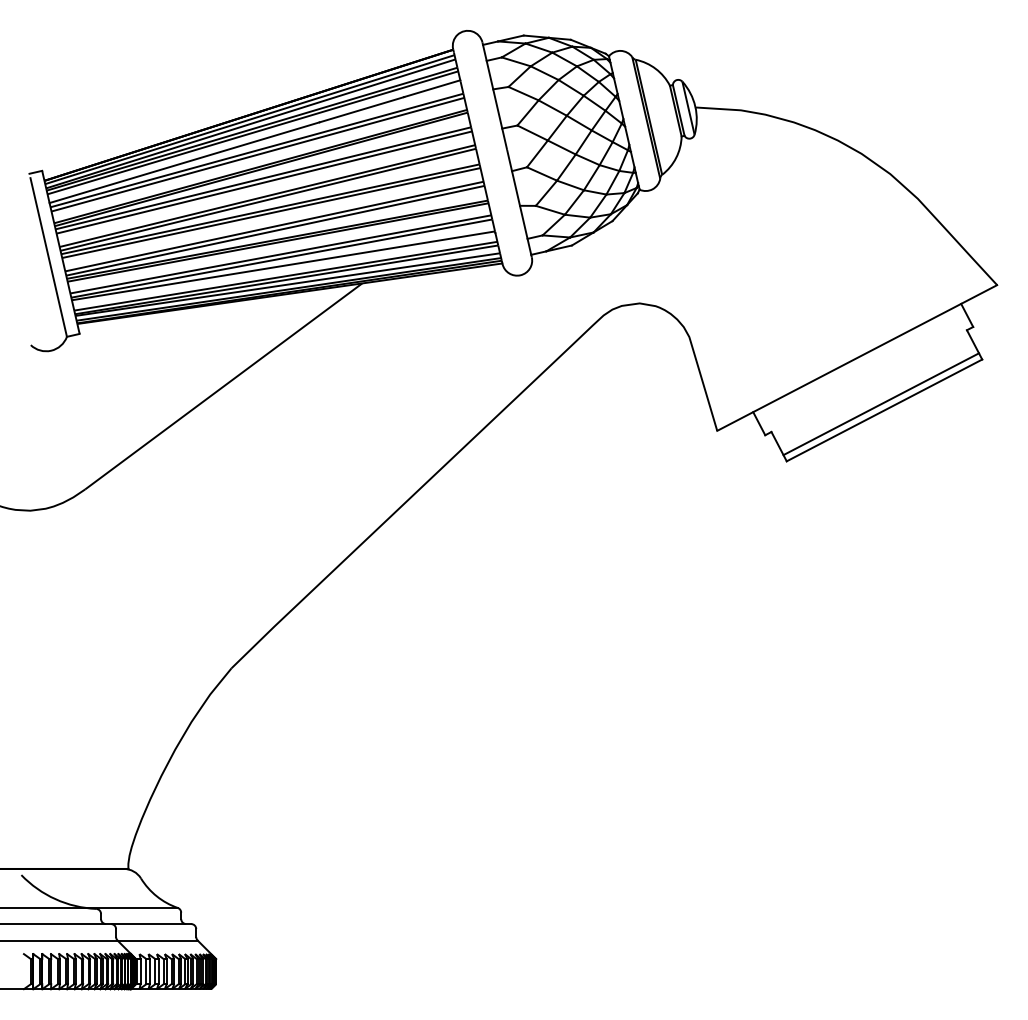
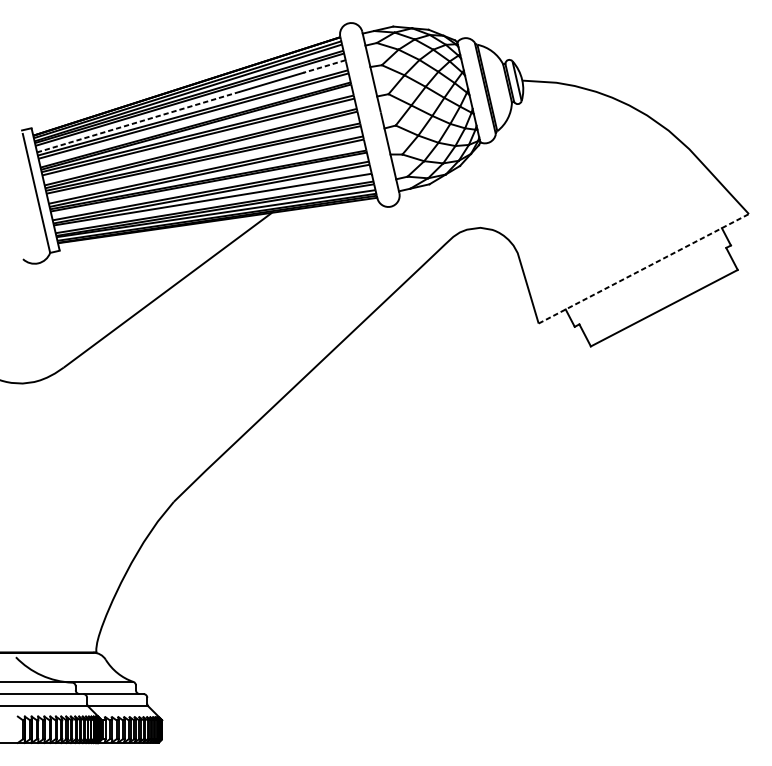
line: (431, 88) -> (324, 66), solid -> dashed
line: (184, 162) -> (138, 121), solid -> dashed
line: (857, 358) -> (644, 269), solid -> dashed
line: (881, 404) -> (662, 303), removed

